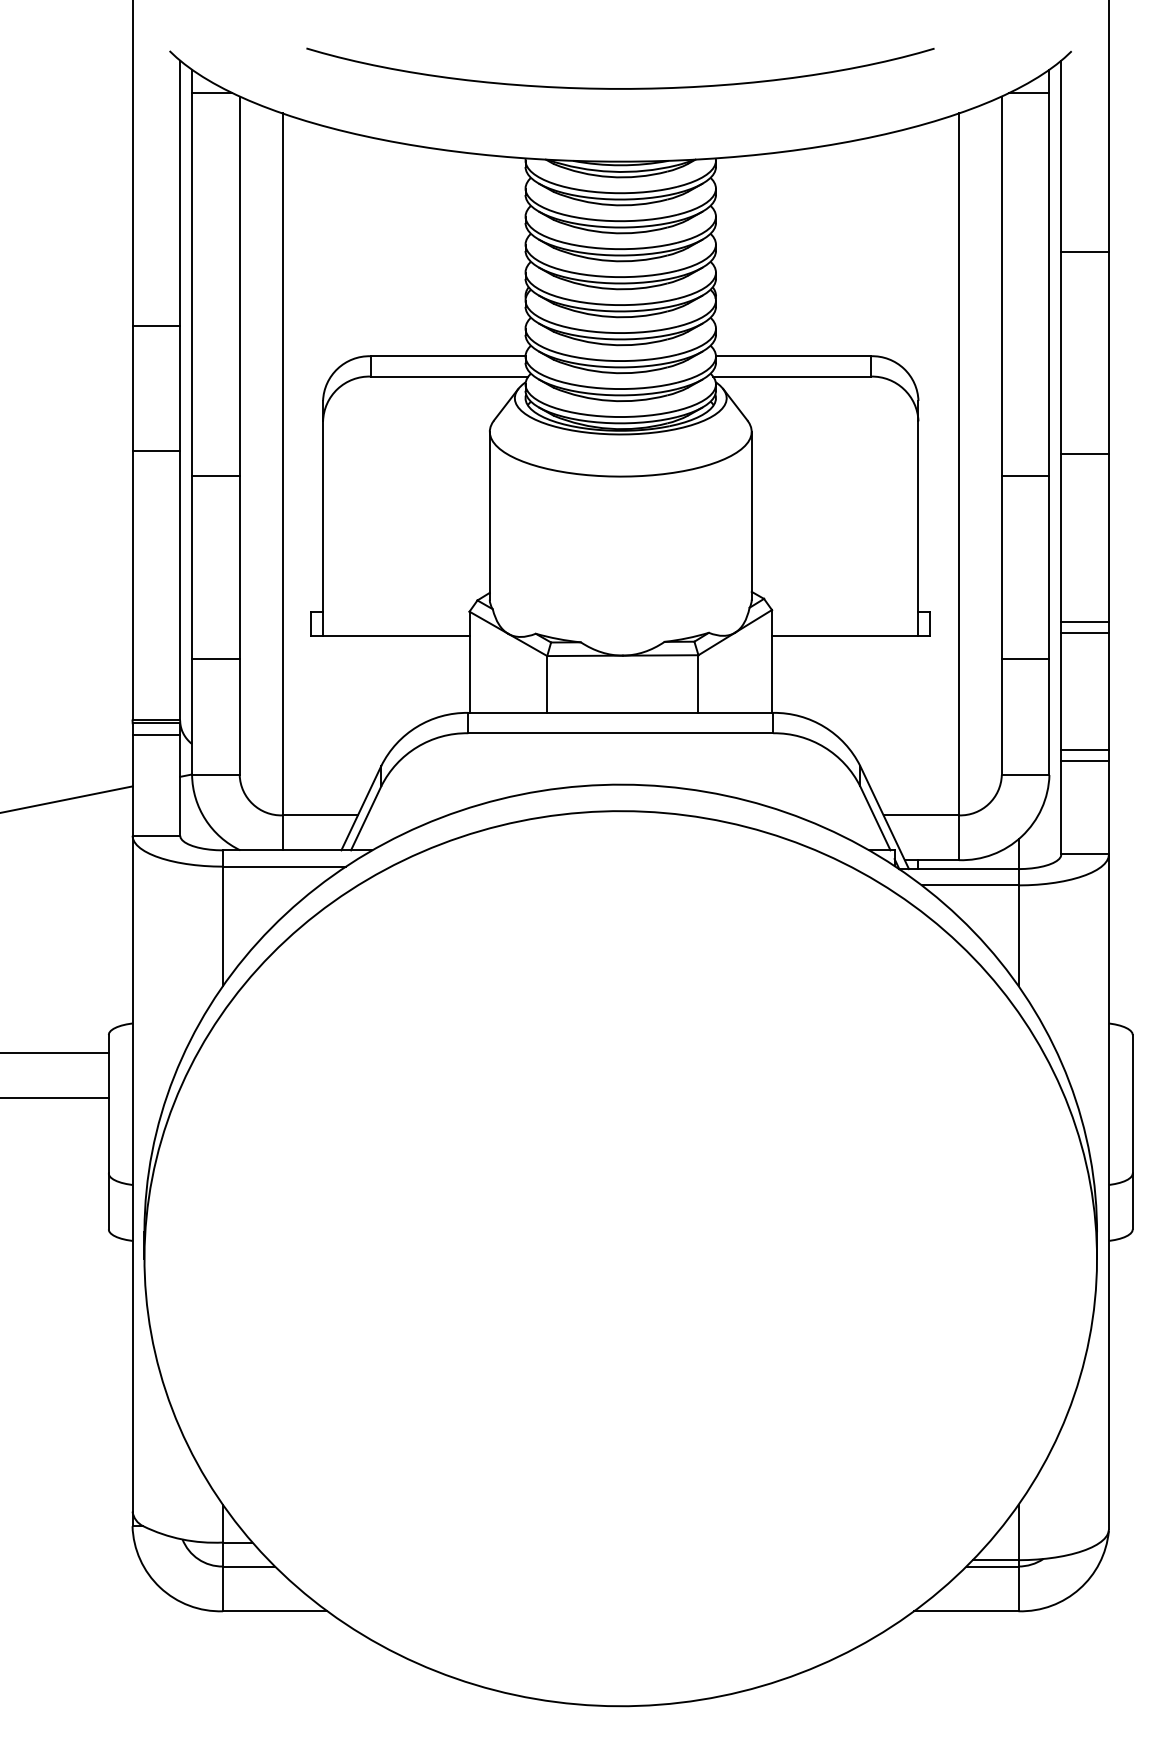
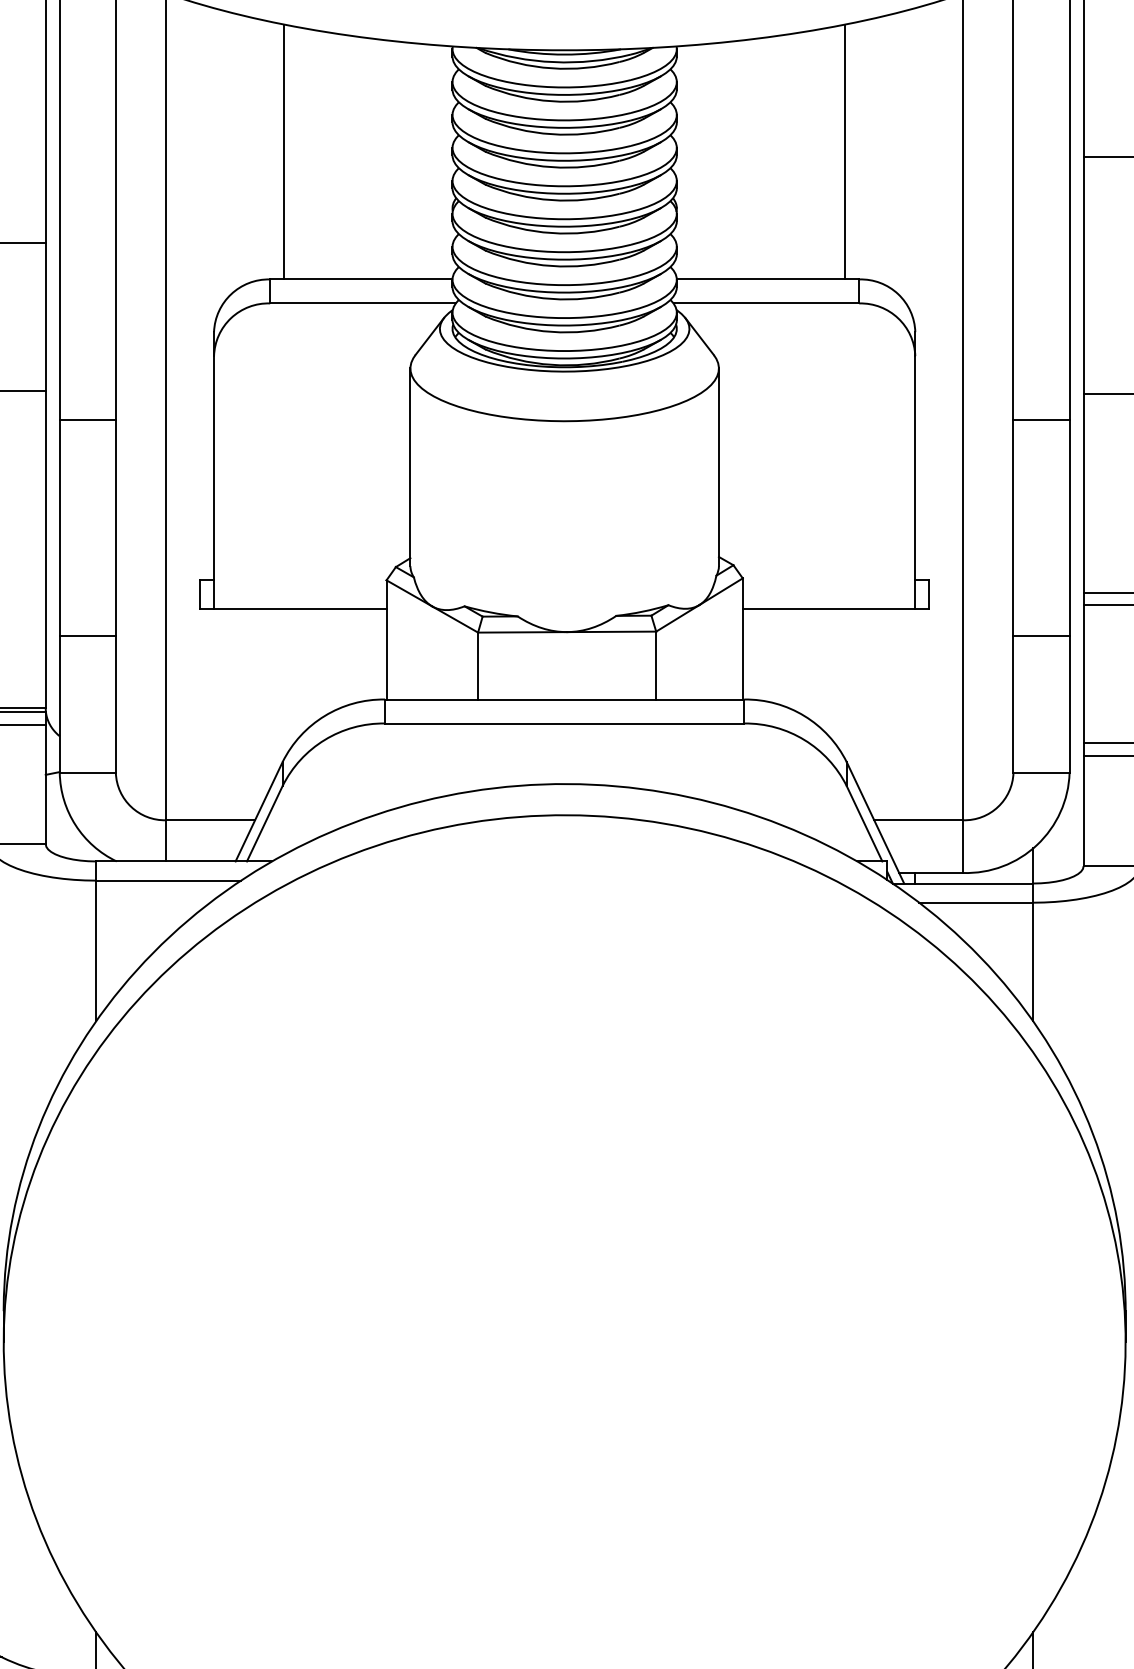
line: (382, 247) -> (284, 151), added
line: (858, 247) -> (844, 151), added

